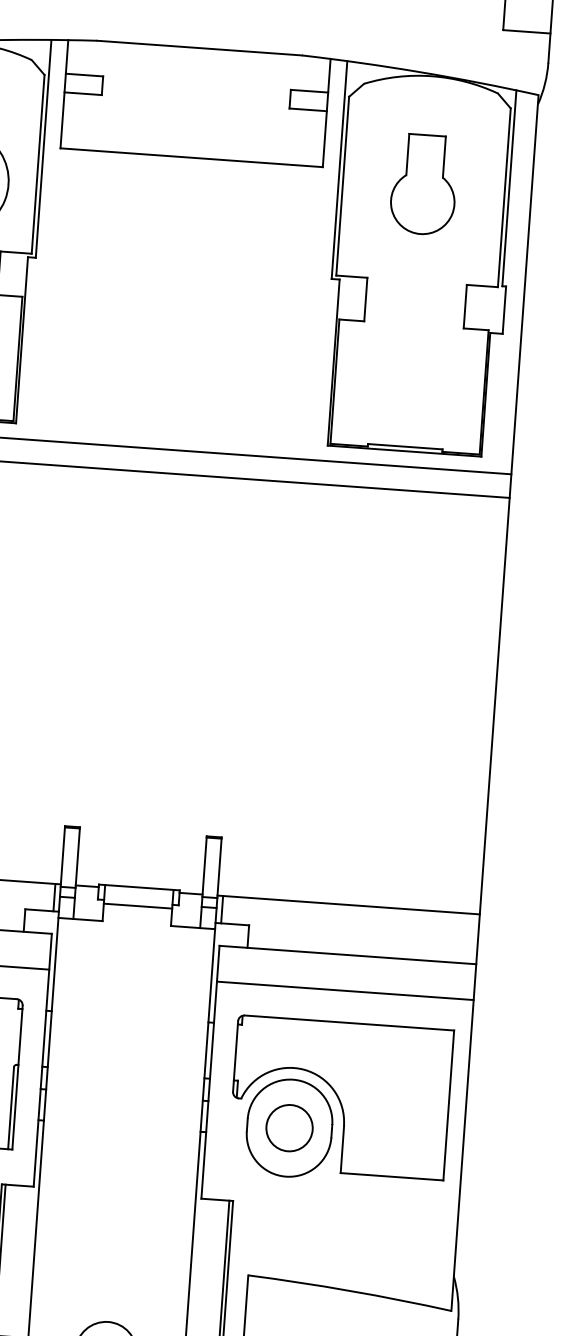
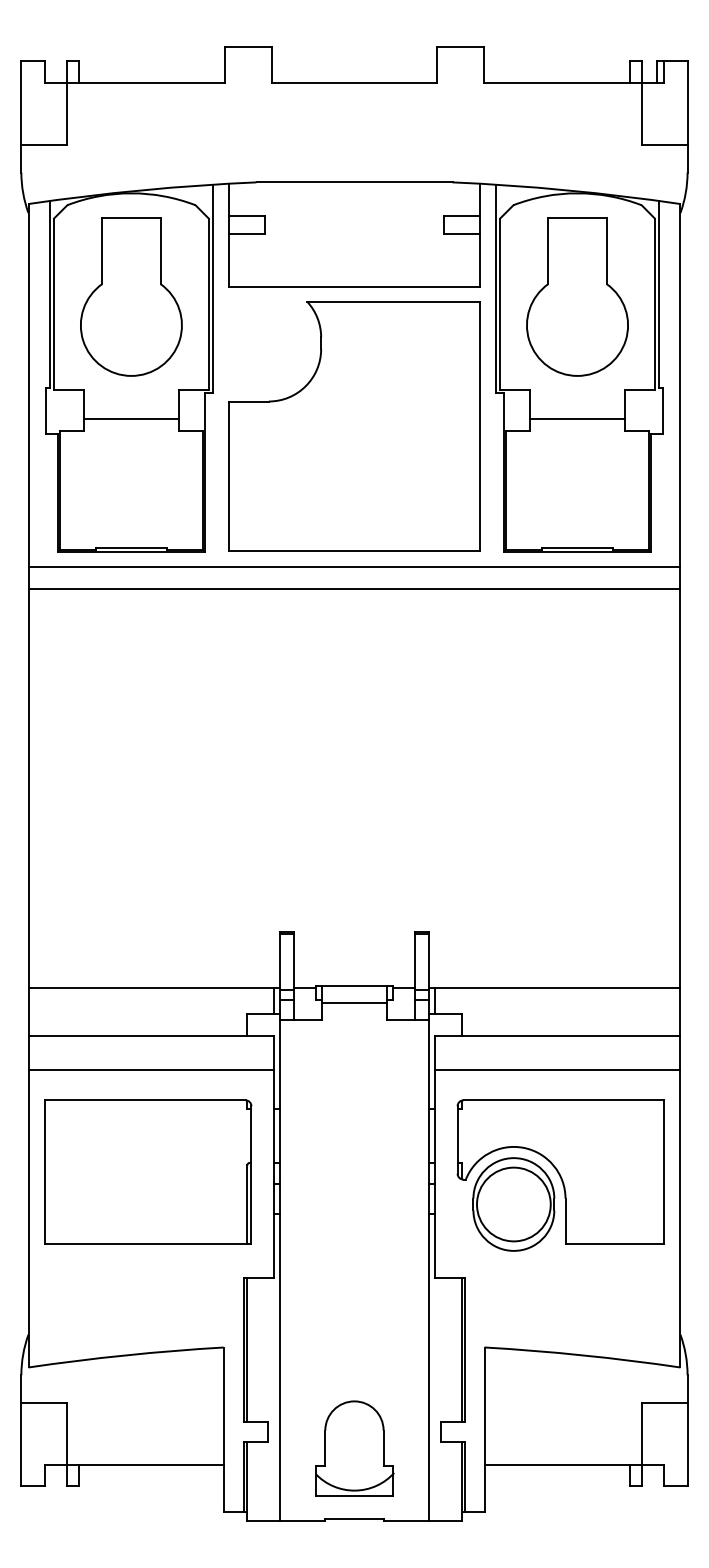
part: (424, 184) -> (577, 296), size x1.67
part: (181, 303) -> (354, 426), added
line: (414, 312) -> (577, 419), added
circle: (289, 1128) -> (513, 1204), size x1.67

